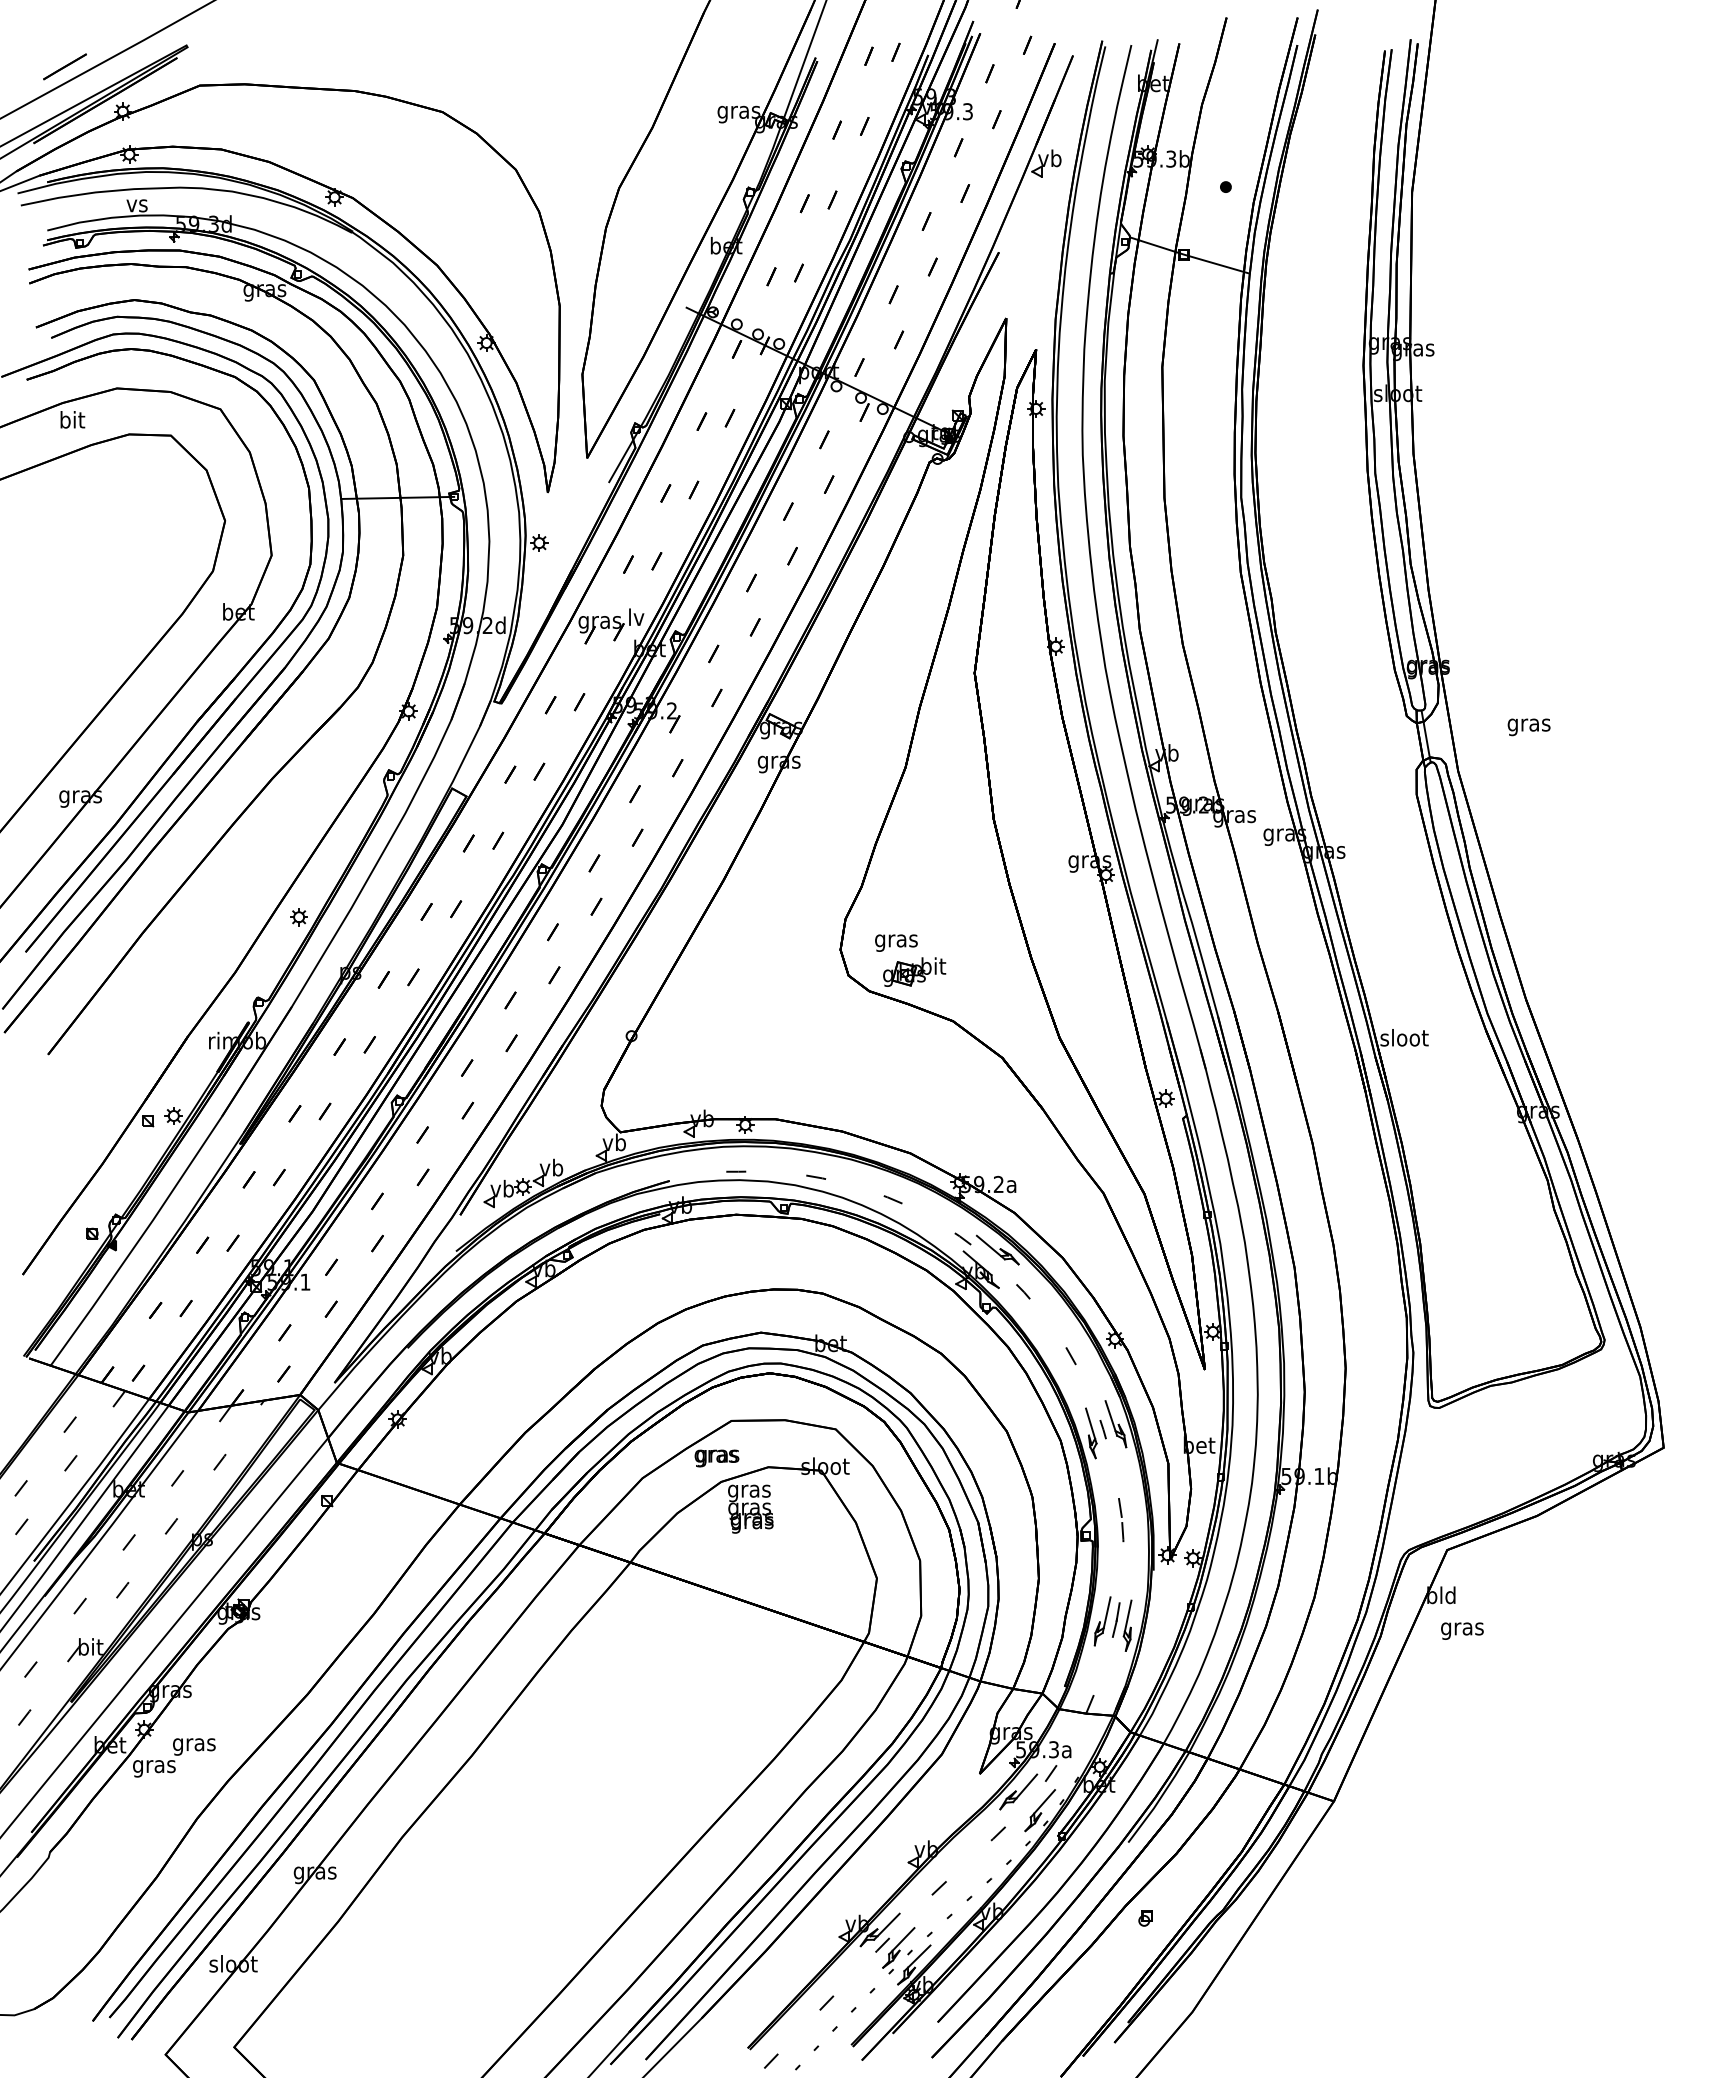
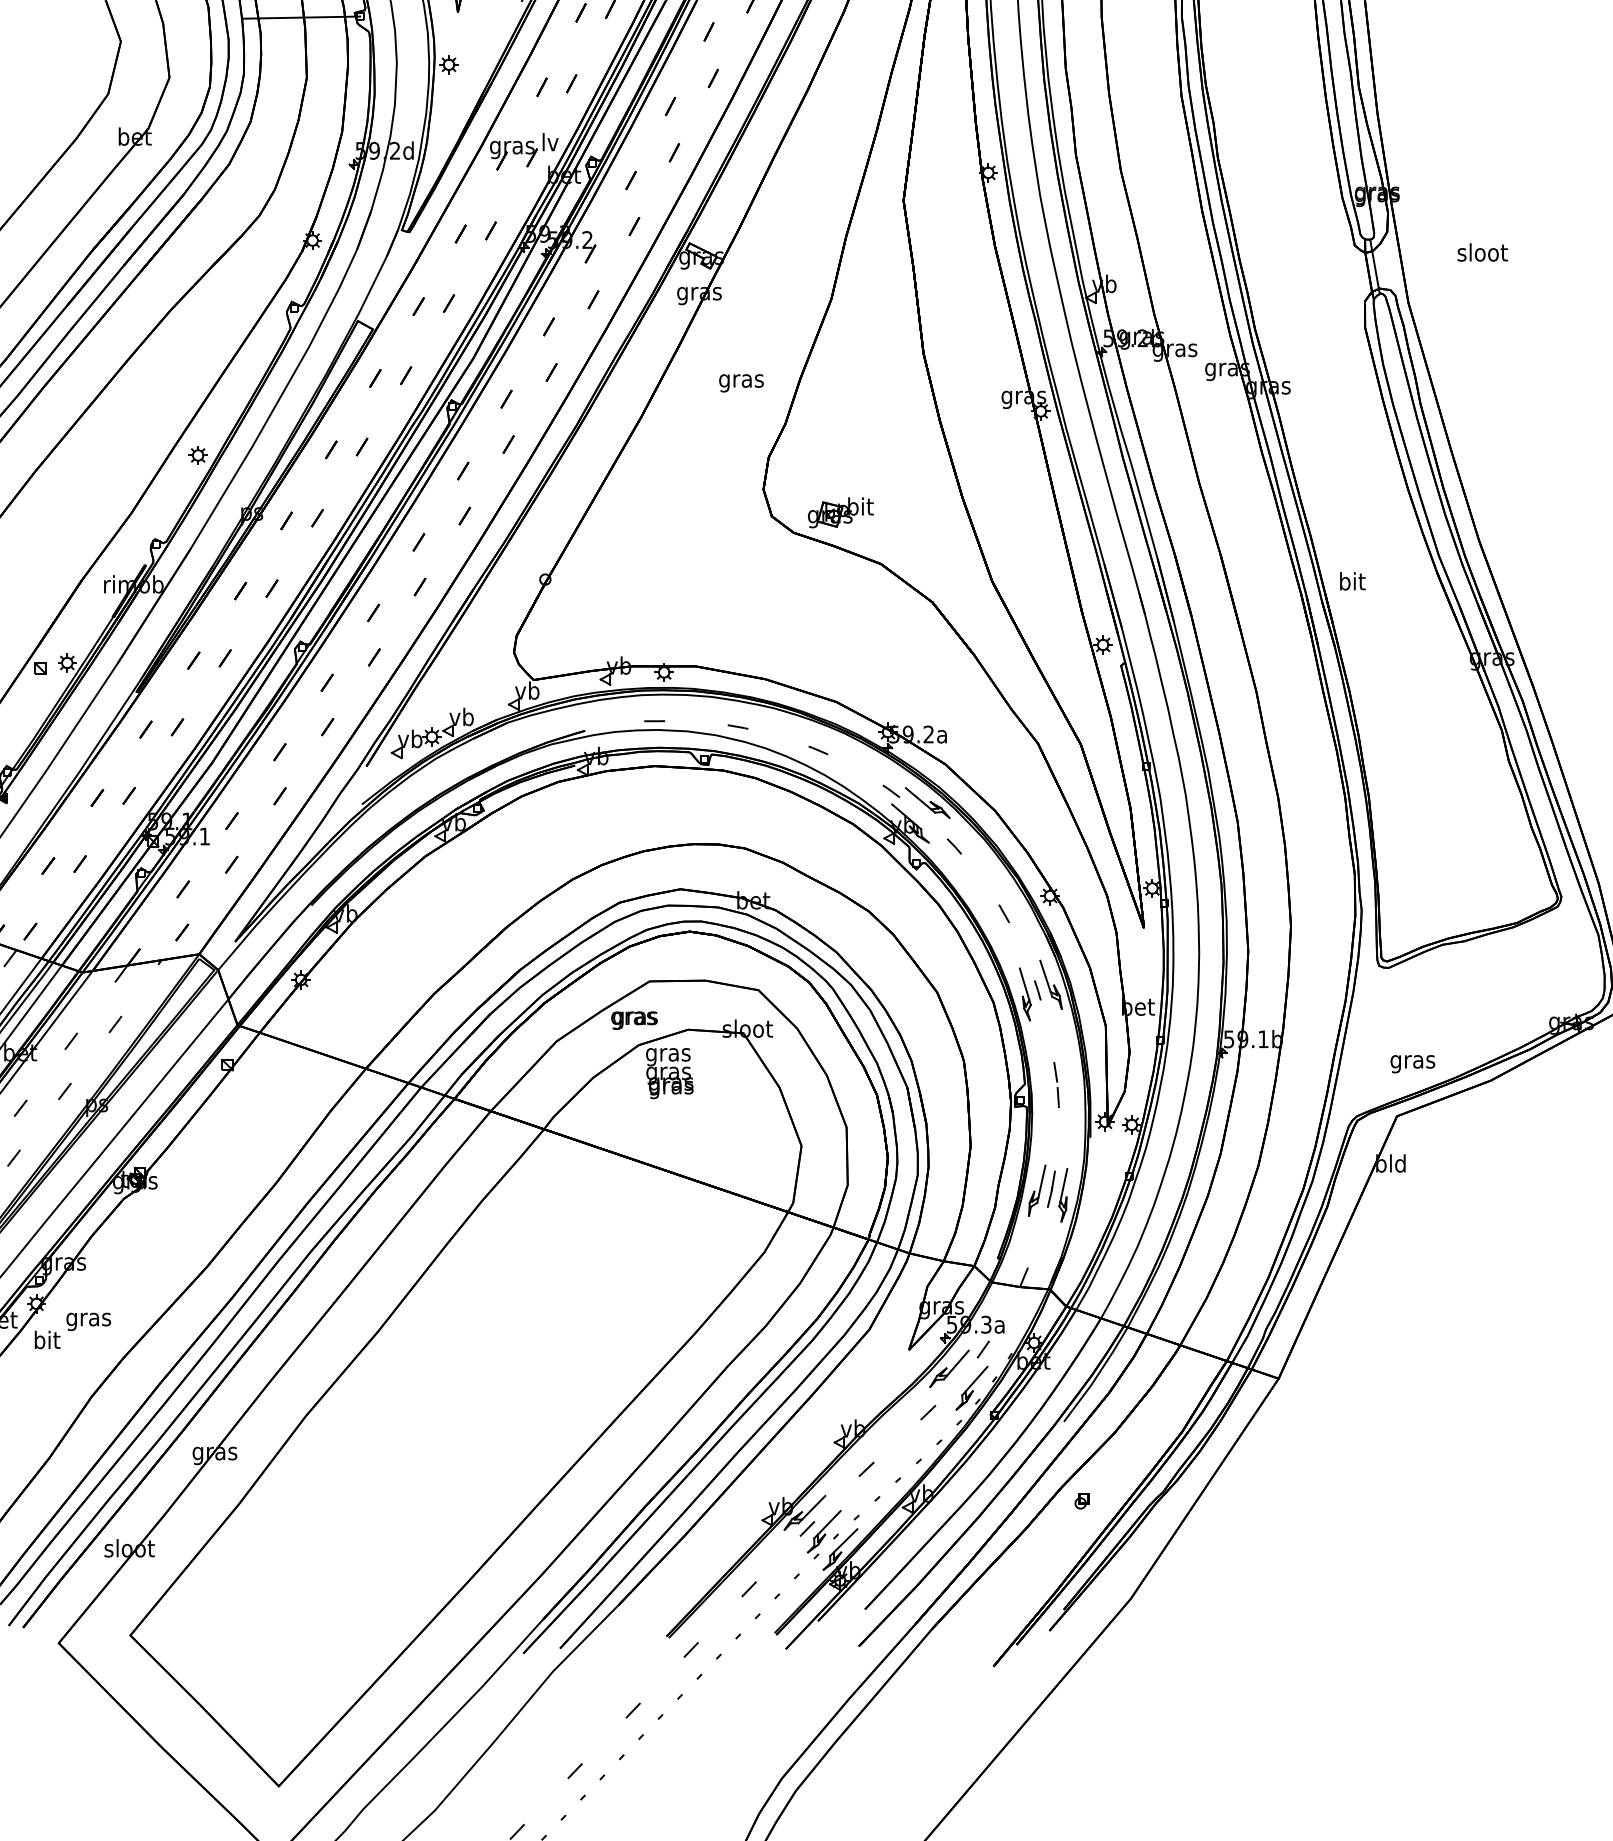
text: (1529, 725) -> (1482, 255), gras -> sloot
text: (896, 942) -> (741, 382), moved
text: (1404, 1037) -> (1352, 581), sloot -> bit
text: (1462, 1630) -> (1412, 1063), moved
text: (154, 1766) -> (47, 1342), gras -> bit

